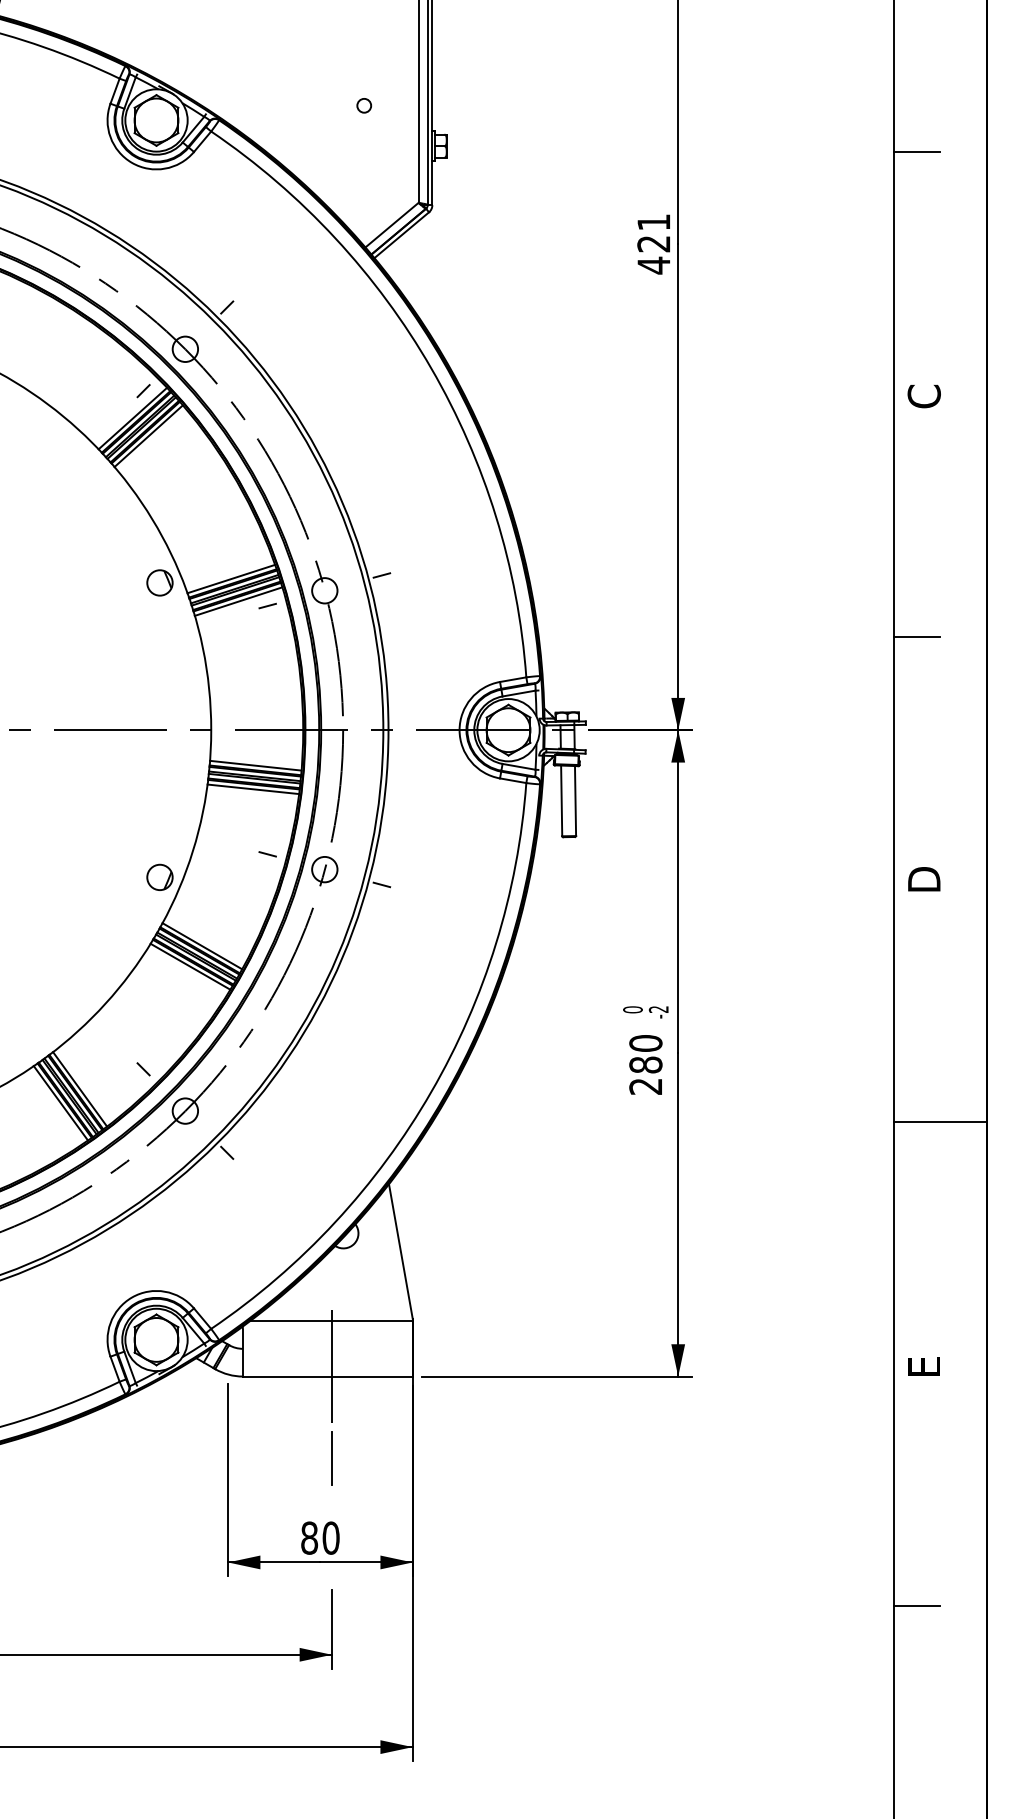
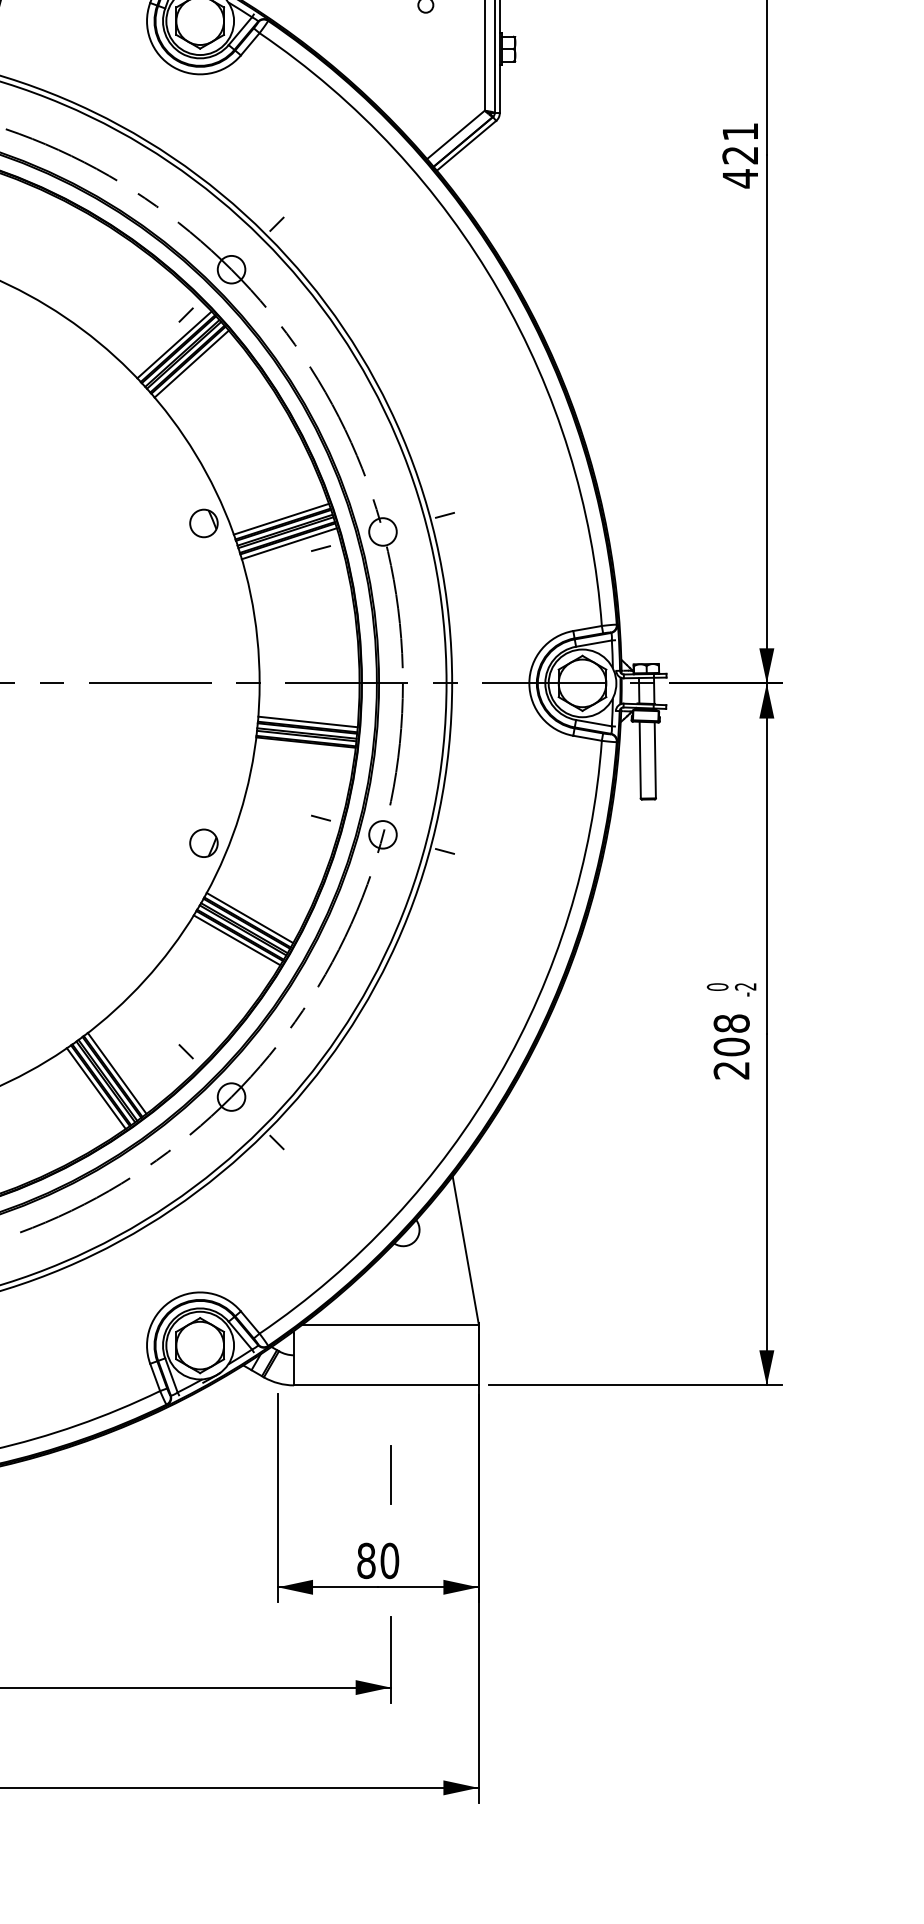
line: (253, 789) -> (305, 747), removed
text: (645, 1054) -> (731, 1035), 280 -> 208
line: (331, 1362) -> (390, 1370), removed

